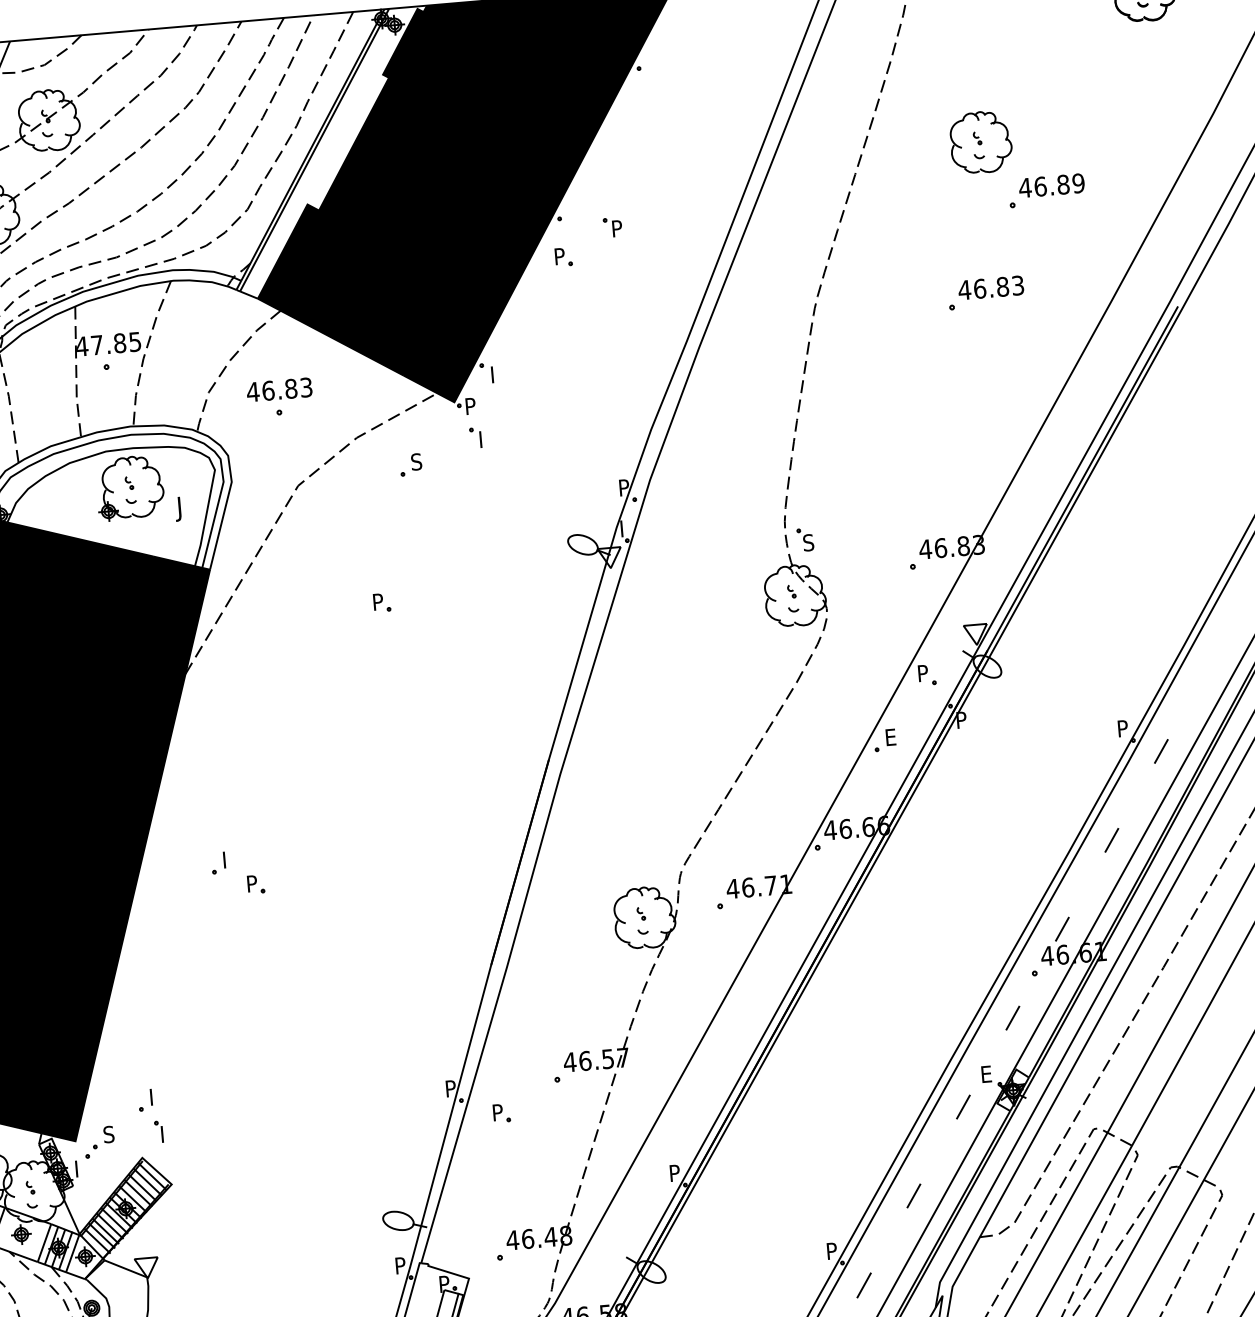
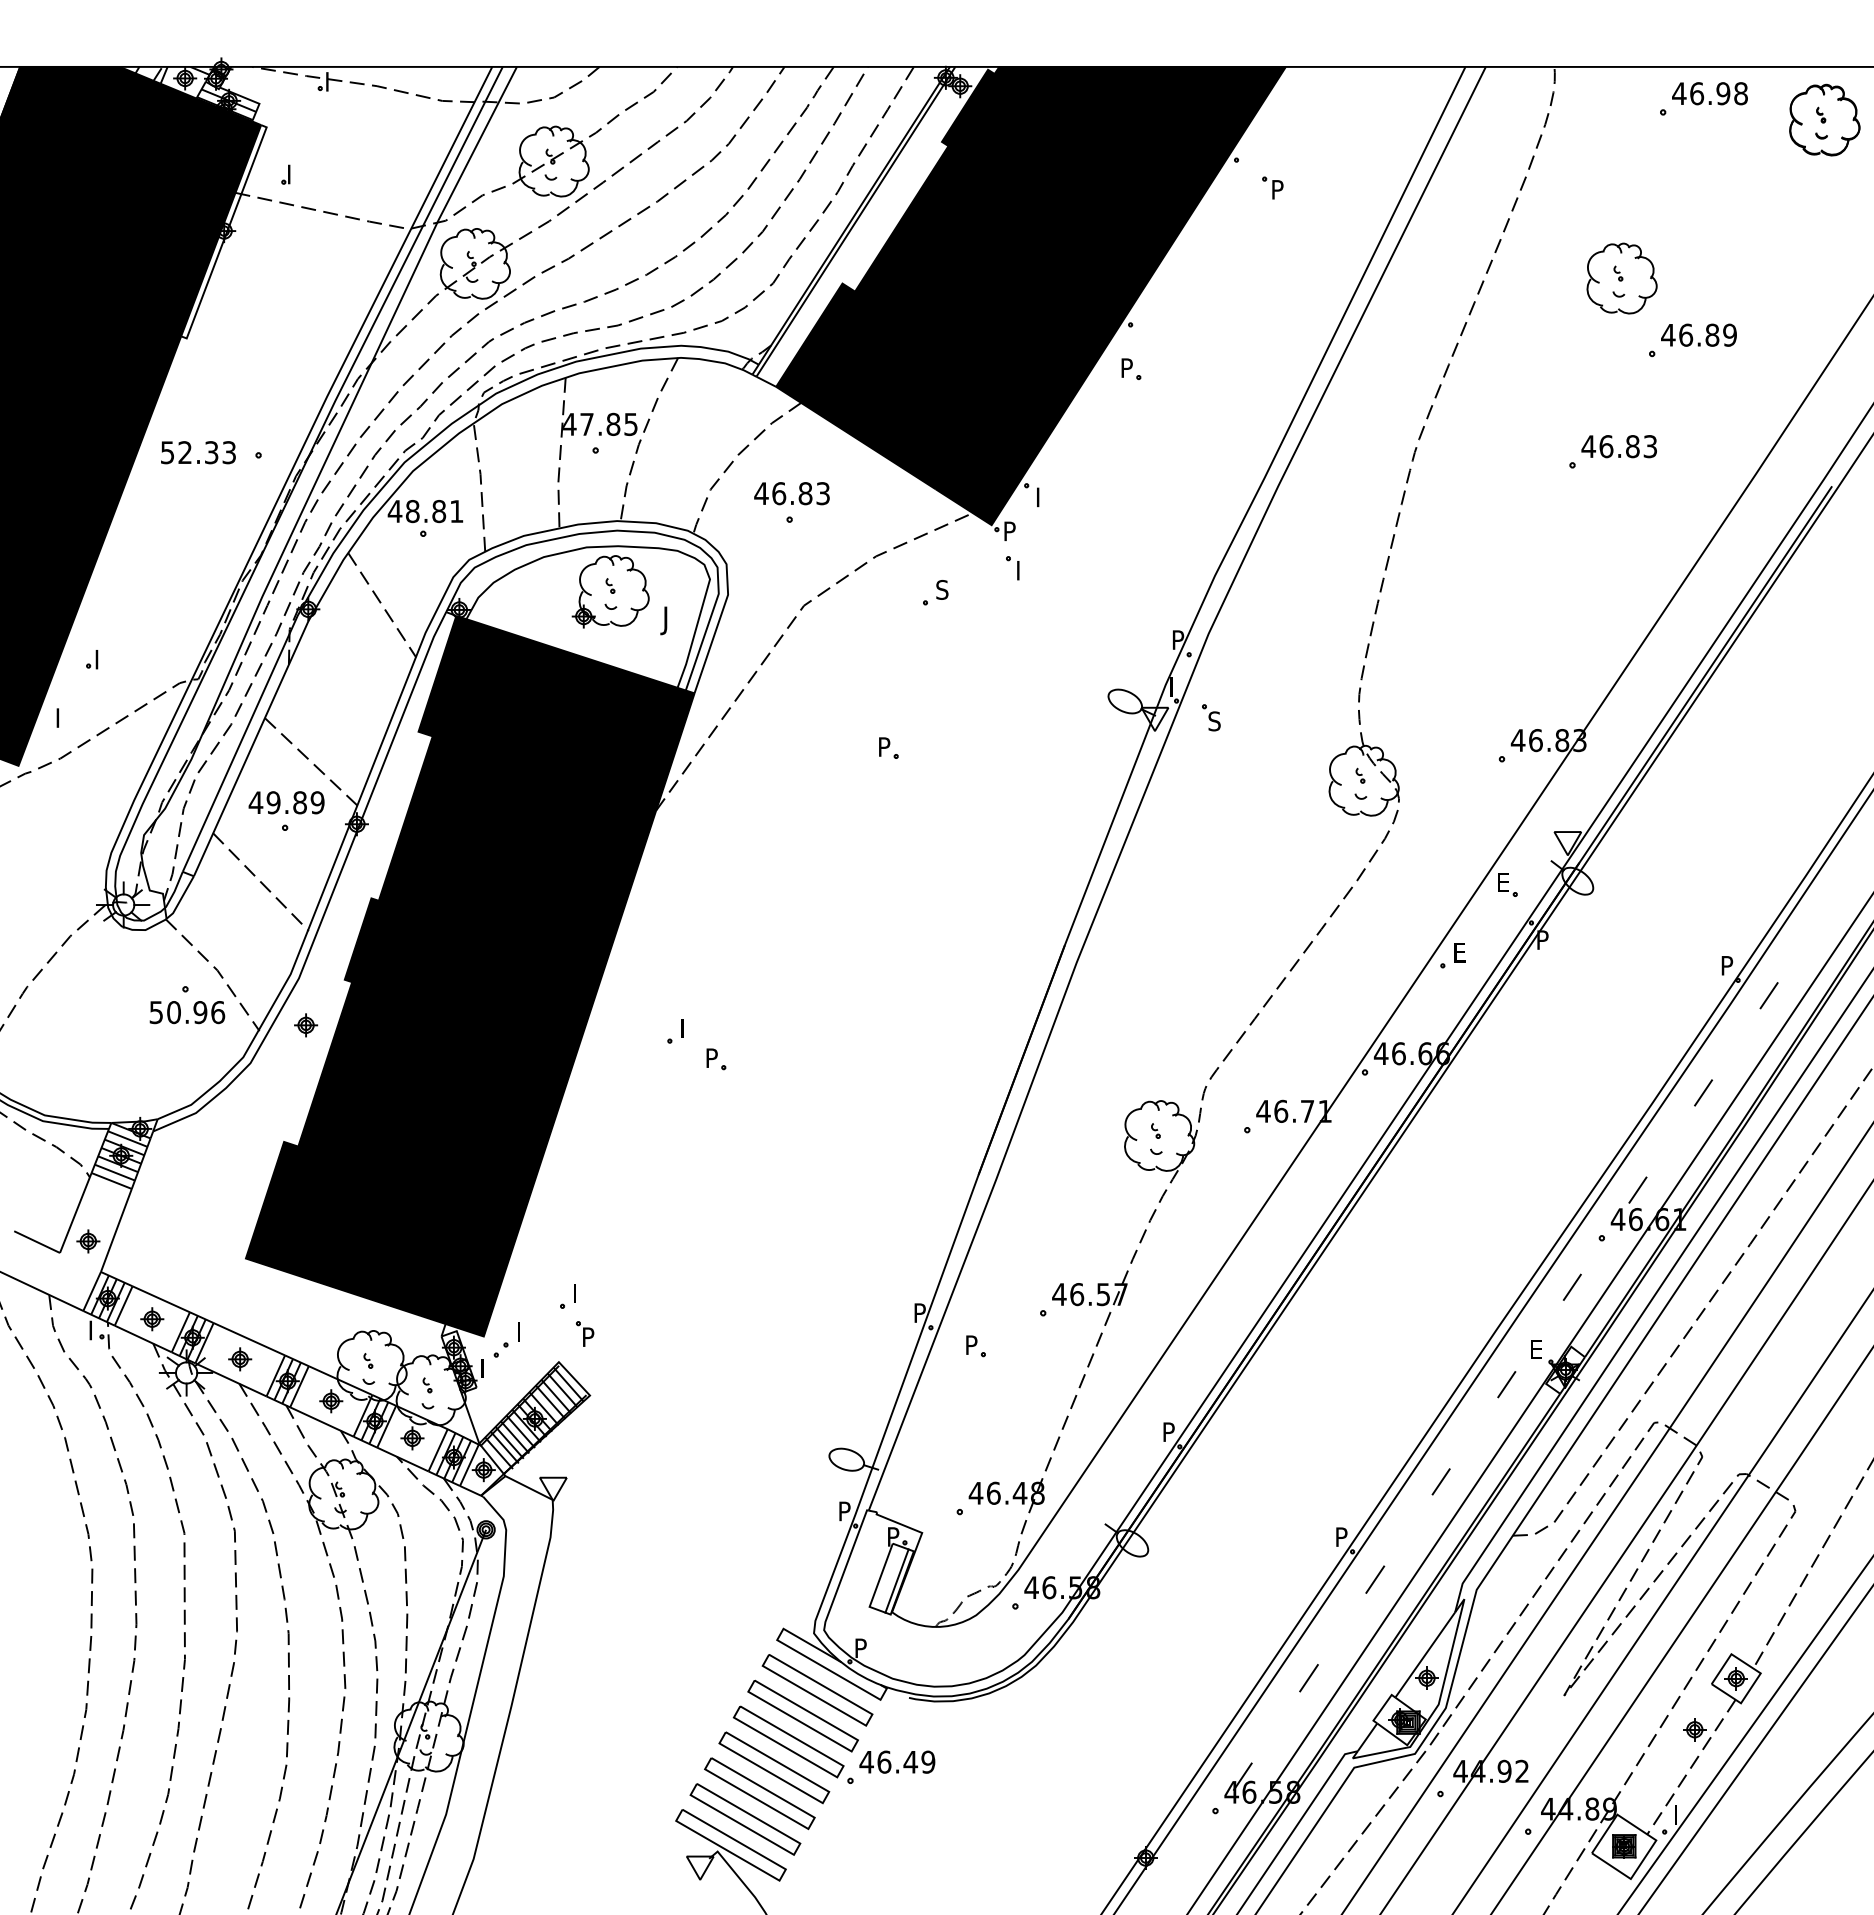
part: (612, 227) -> (1272, 187), moved
part: (805, 539) -> (1211, 717), moved
text: (922, 673) -> (1502, 882), P -> E
text: (166, 1133) -> (588, 1336), I -> P
text: (108, 1134) -> (522, 1332), S -> I

